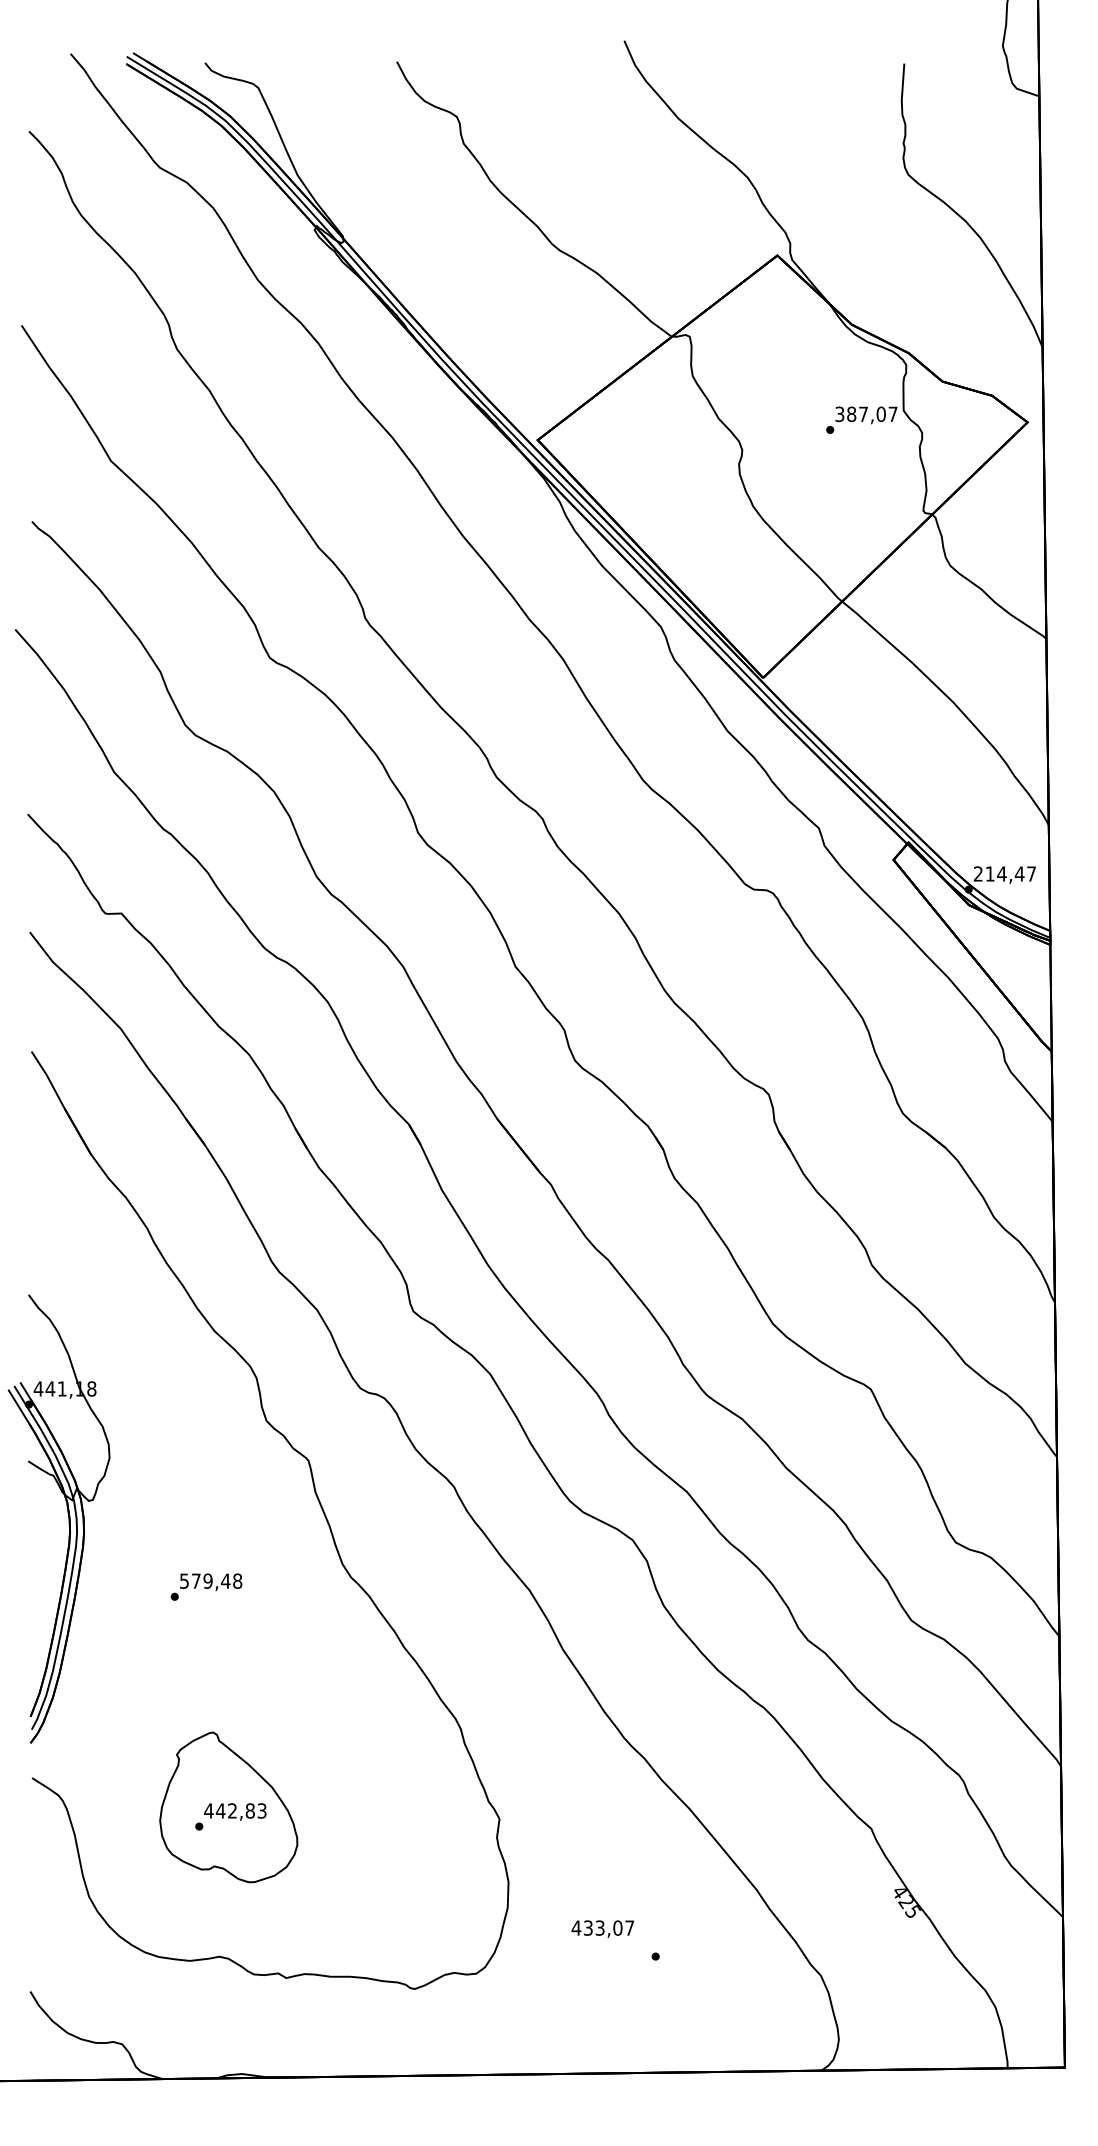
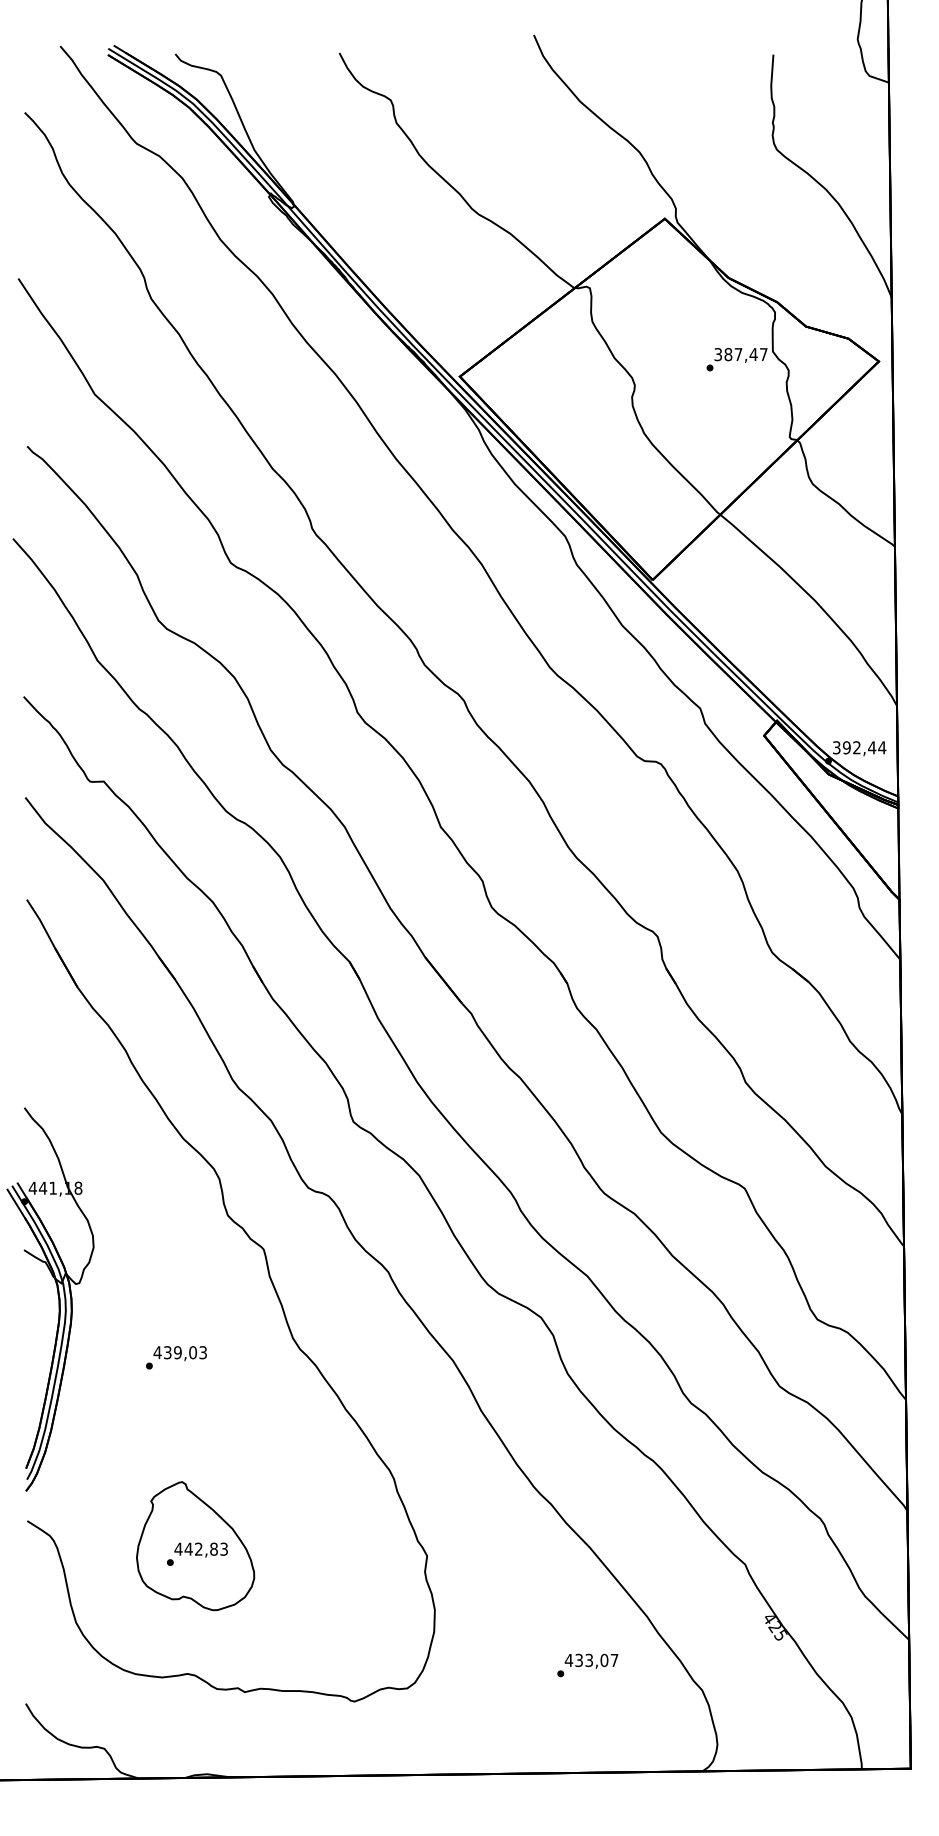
text: (881, 414) -> (753, 354), 387,07 -> 387,47
text: (1004, 873) -> (859, 747), 214,47 -> 392,44
text: (211, 1580) -> (180, 1352), 579,48 -> 439,03
text: (602, 1928) -> (591, 1660), moved

